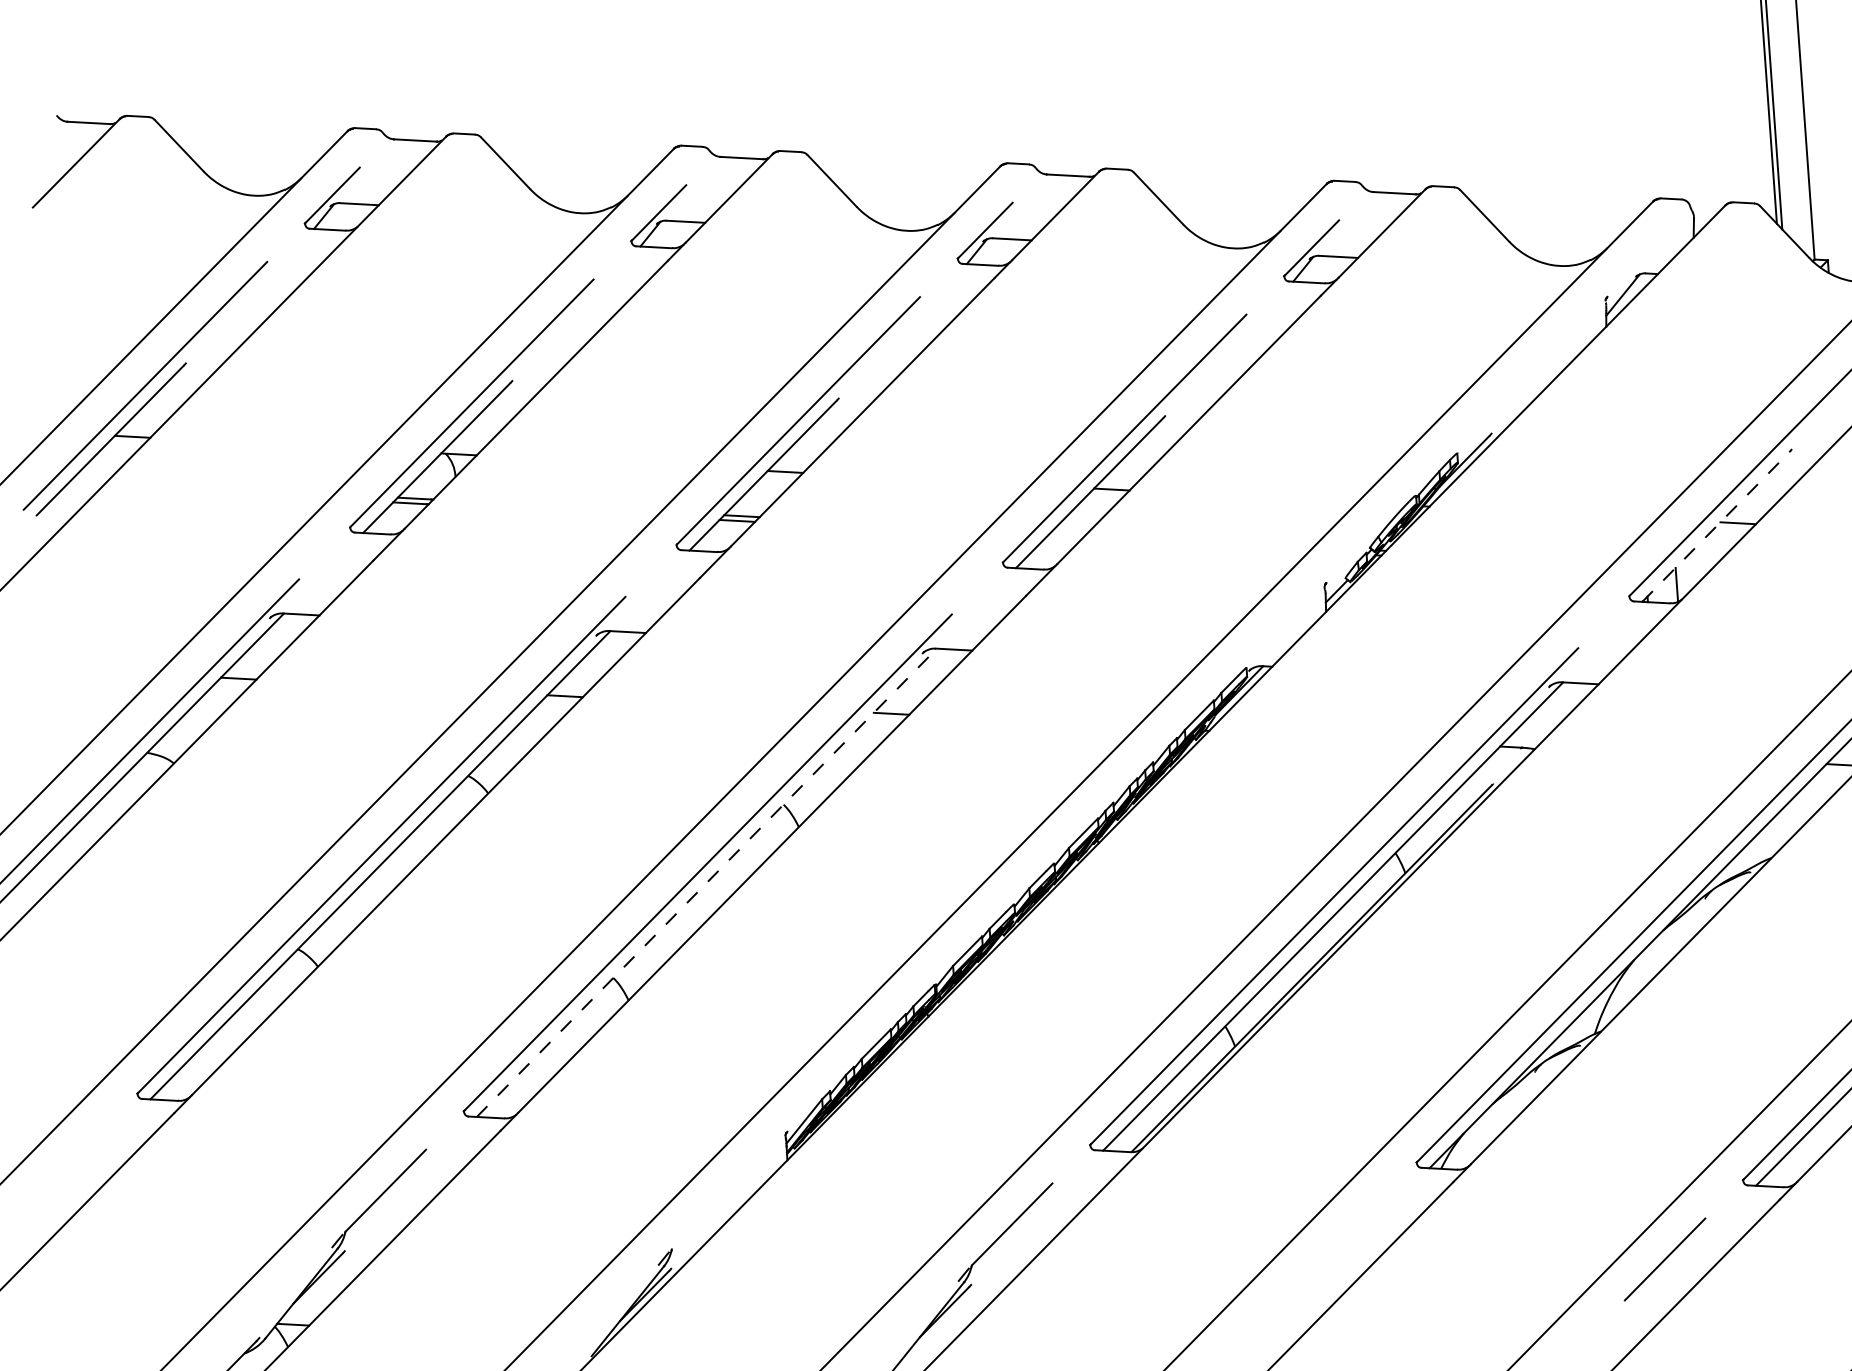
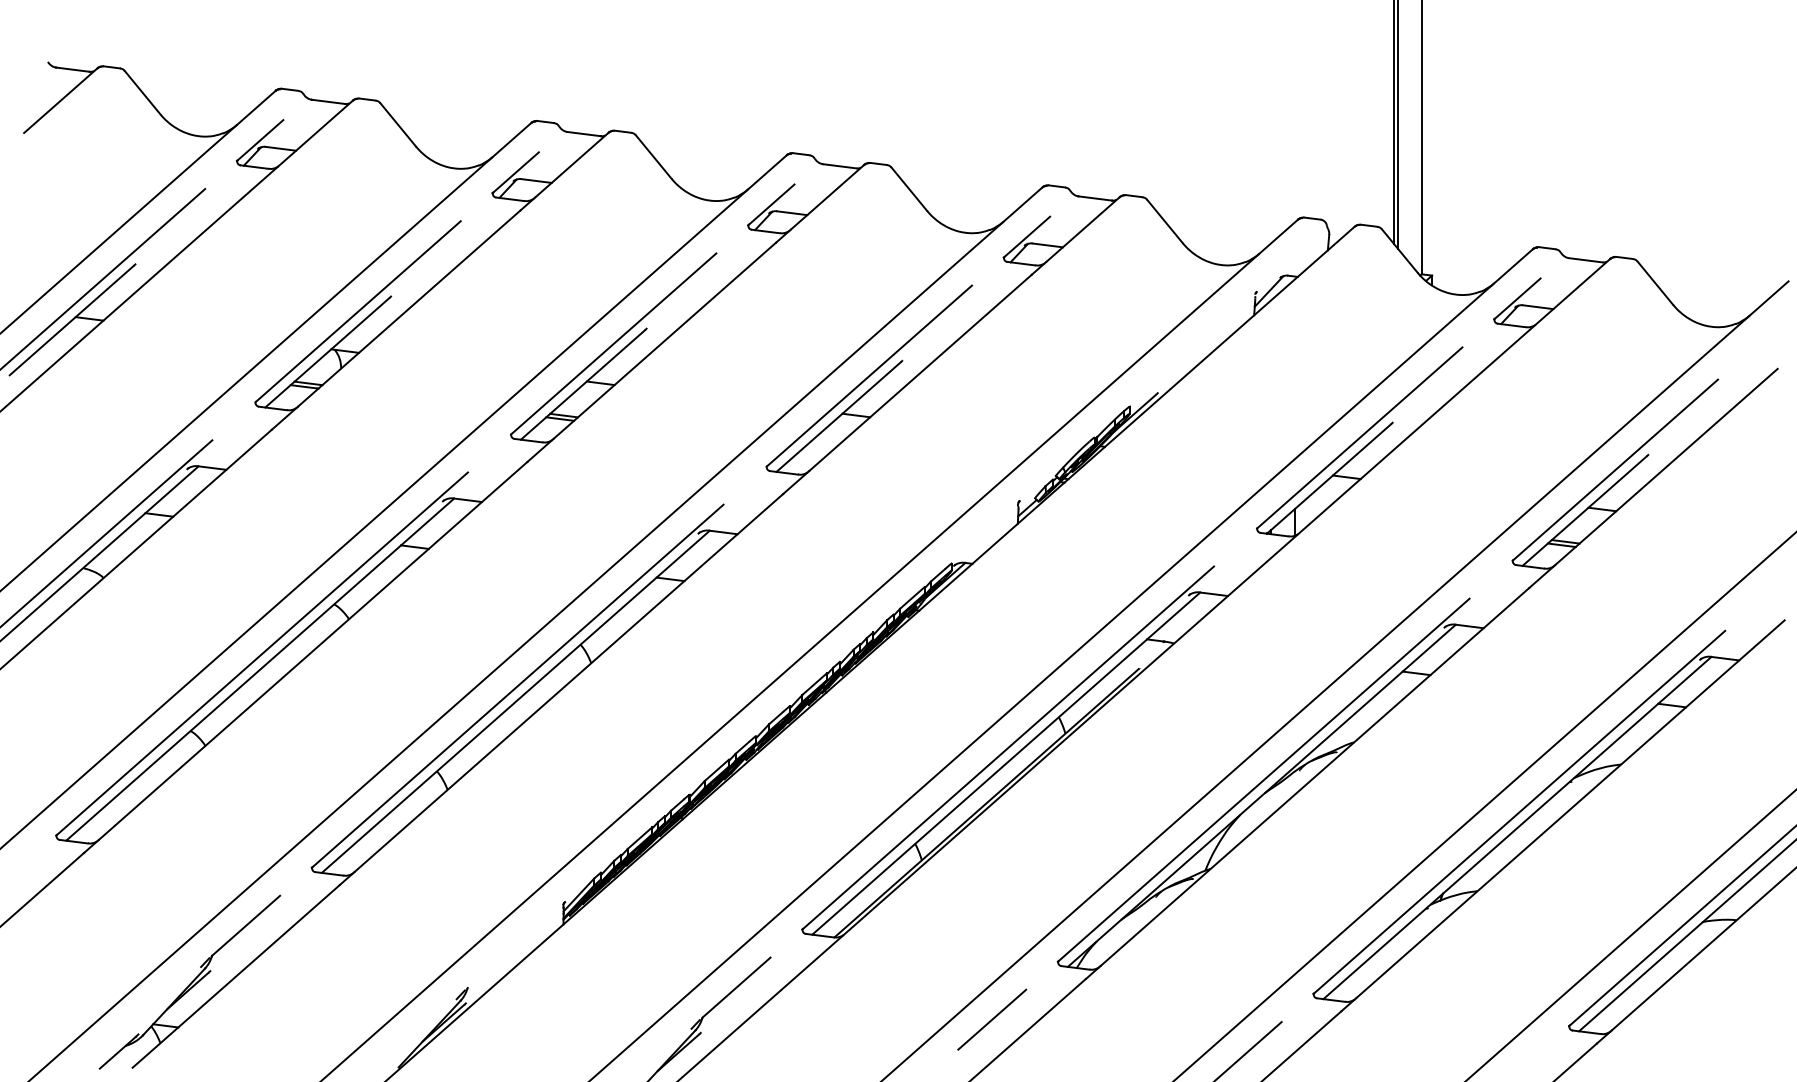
line: (1715, 527) -> (1328, 479), dashed -> solid
line: (706, 882) -> (515, 701), dashed -> solid
line: (1338, 1241) -> (992, 1019), added

